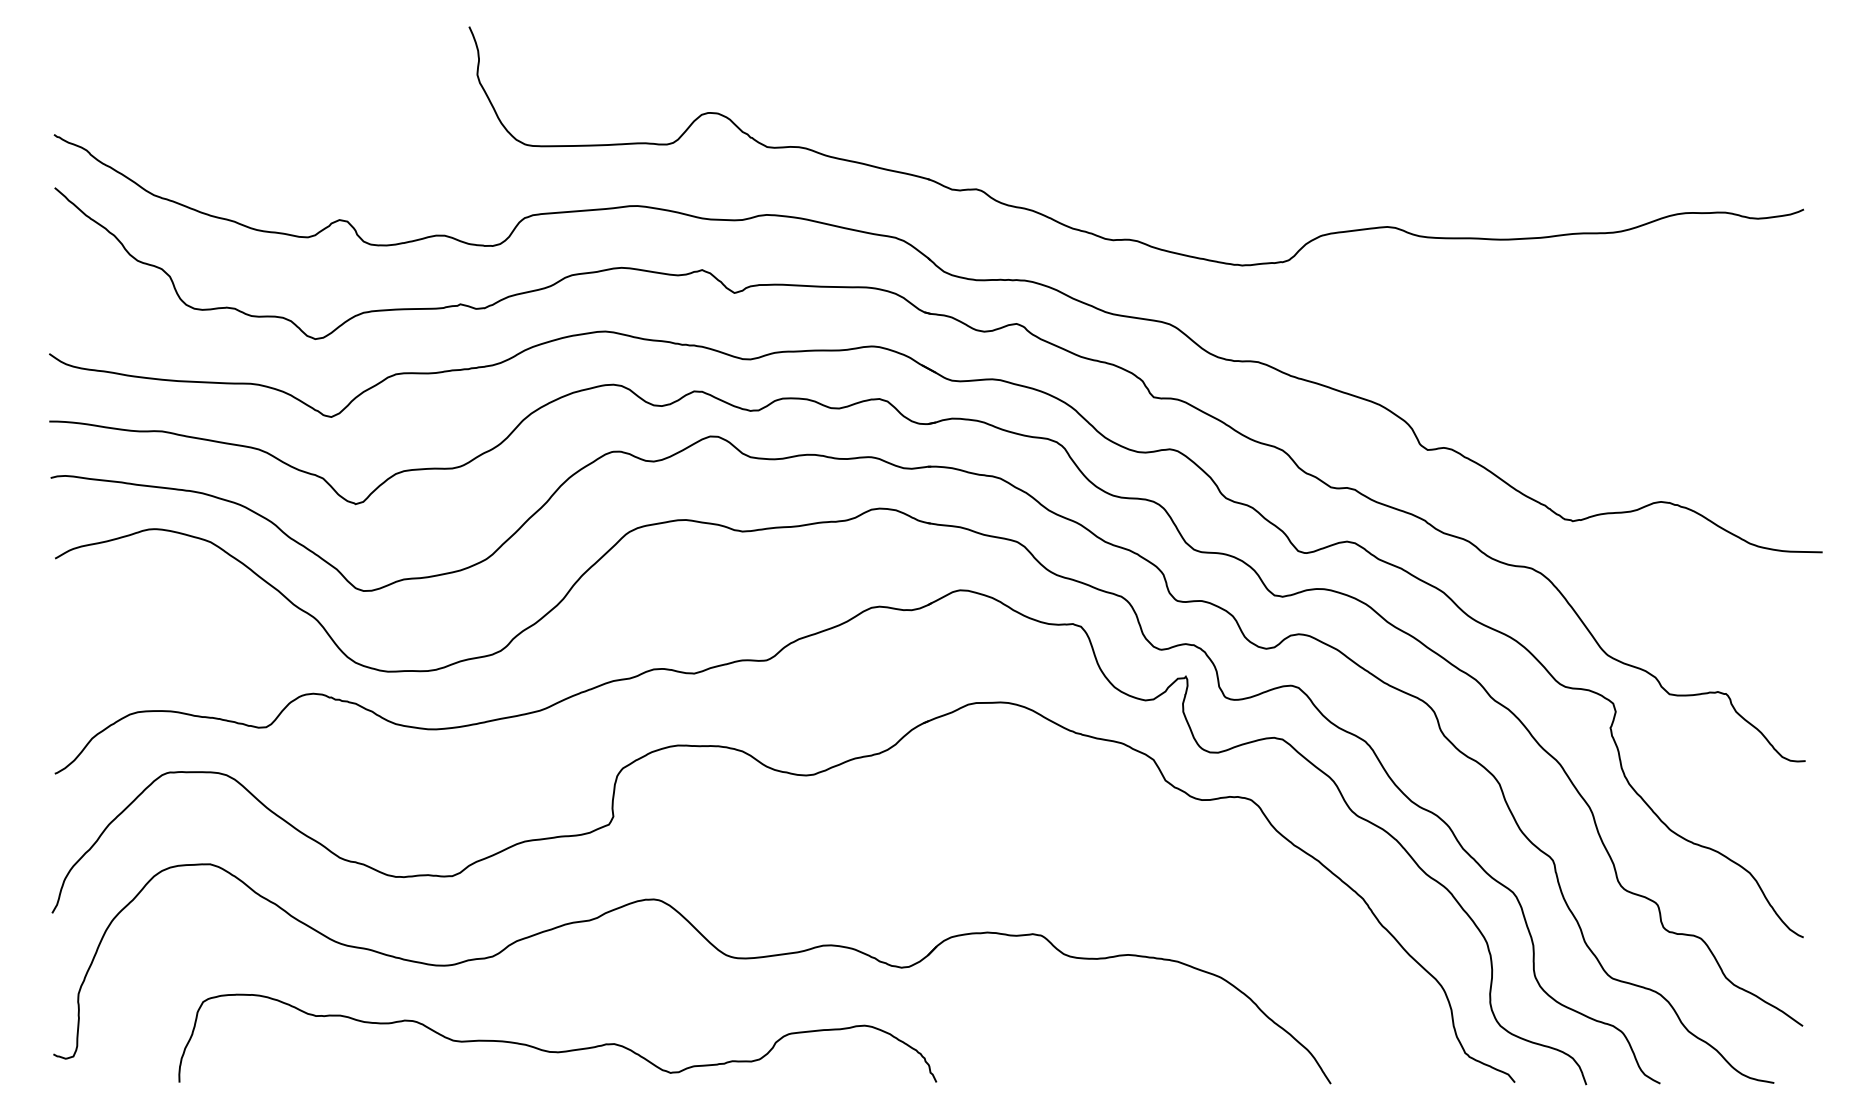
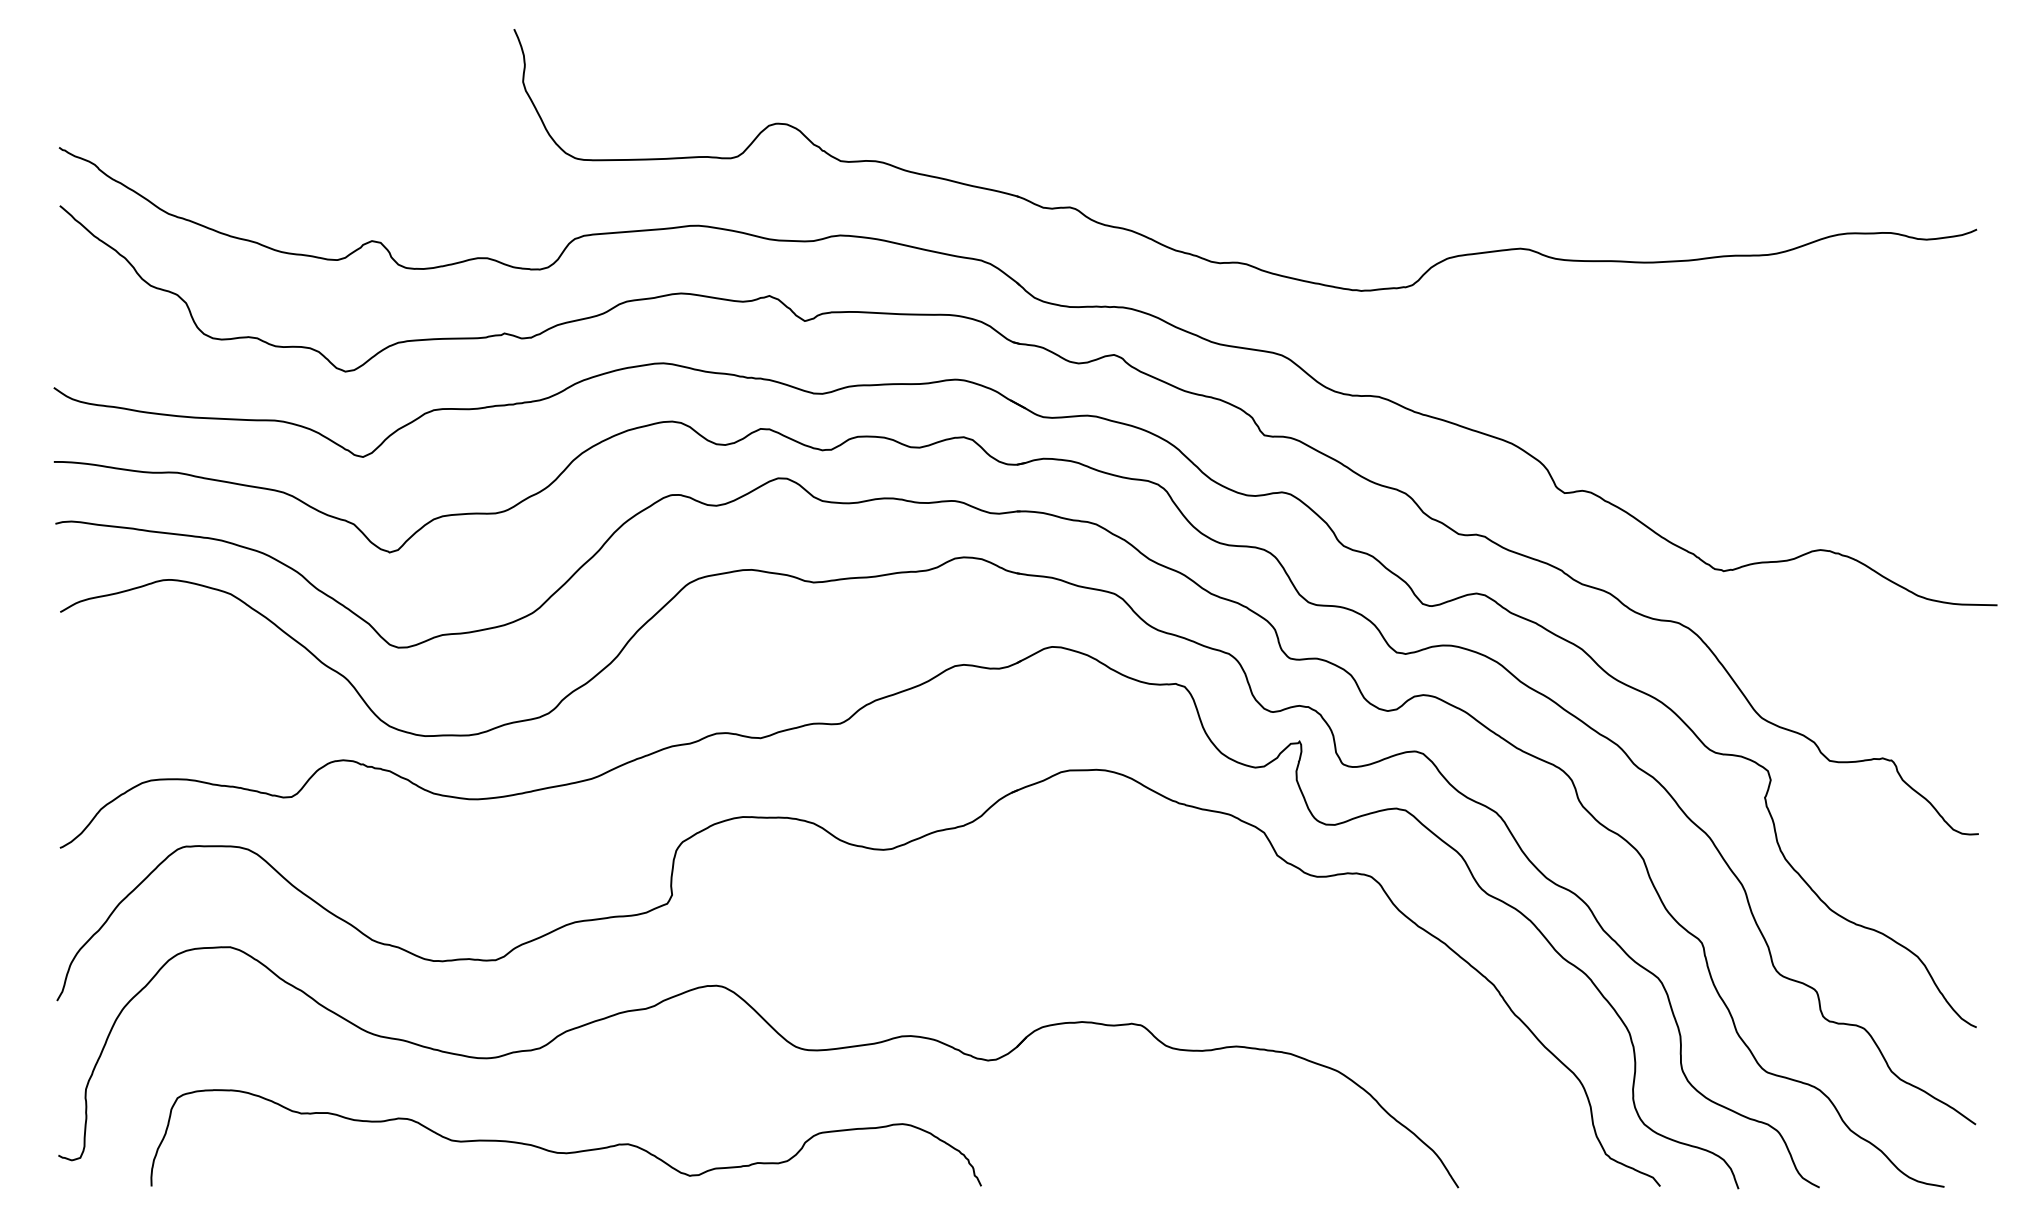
curve: (557, 1051) -> (565, 1152), moved

